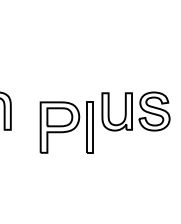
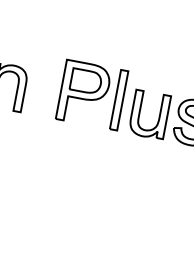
part: (66, 127) -> (91, 94), moved

